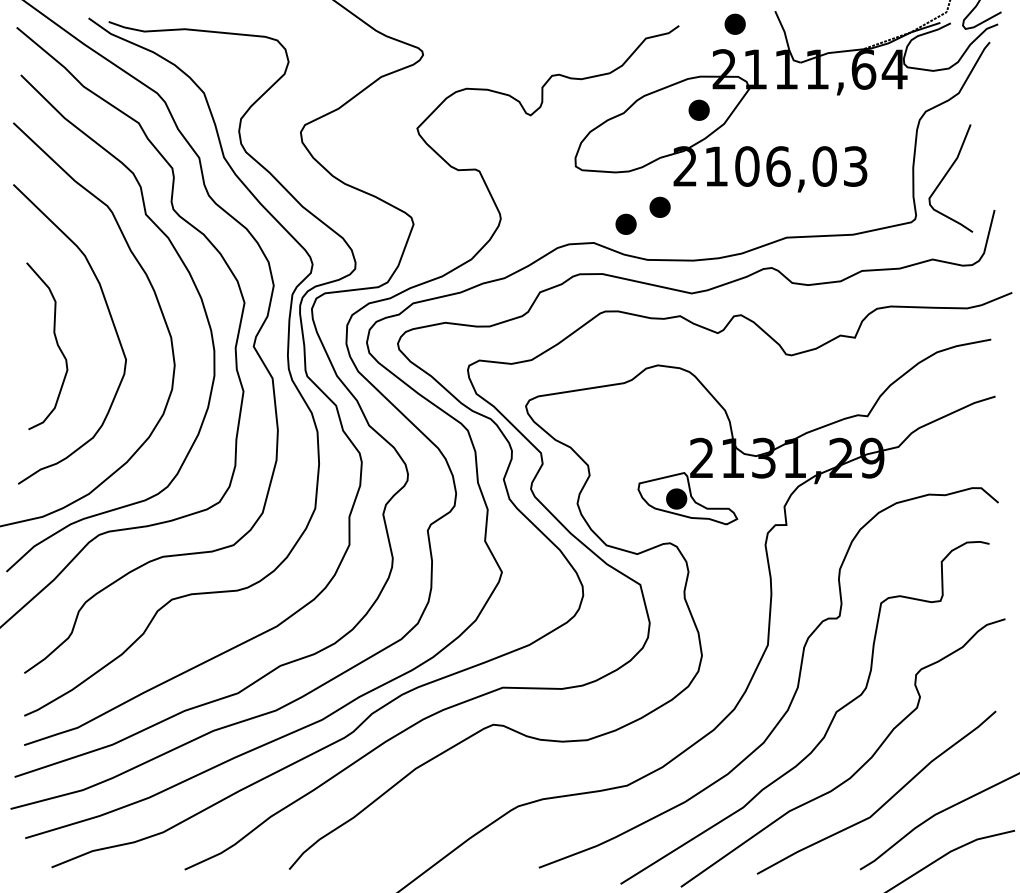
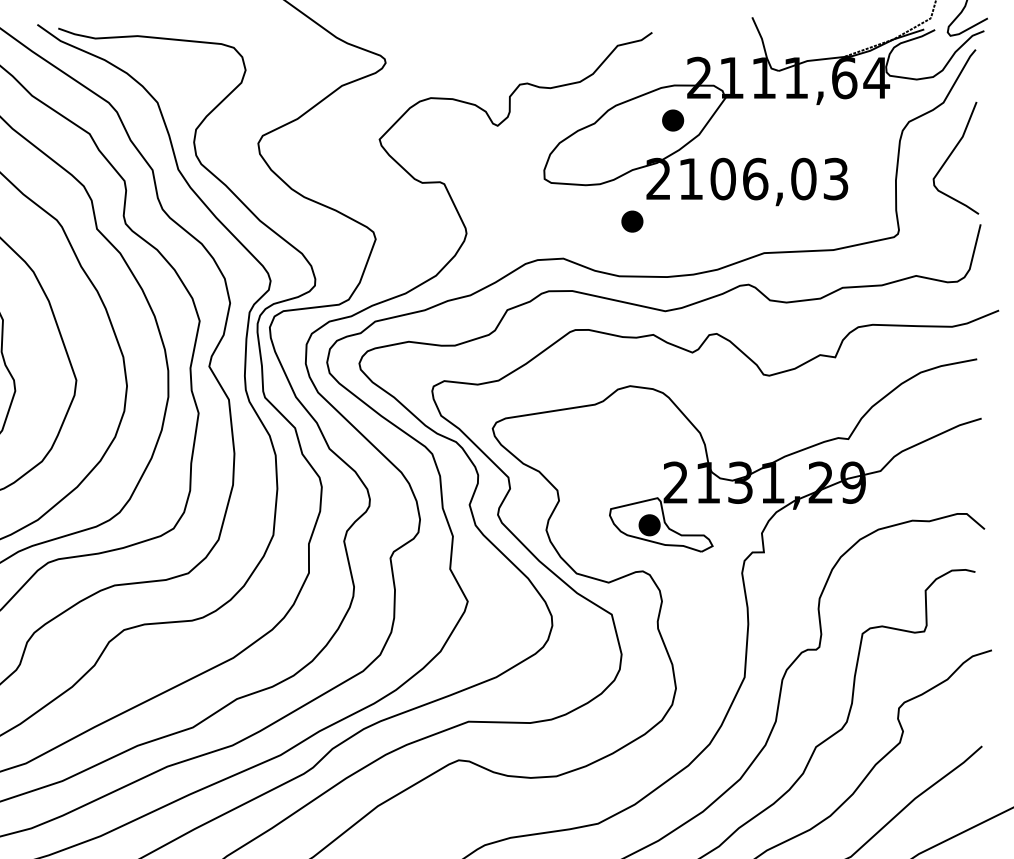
part: (734, 23) -> (709, 30), removed
curve: (947, 174) -> (952, 154), moved
part: (625, 223) -> (596, 238), removed

